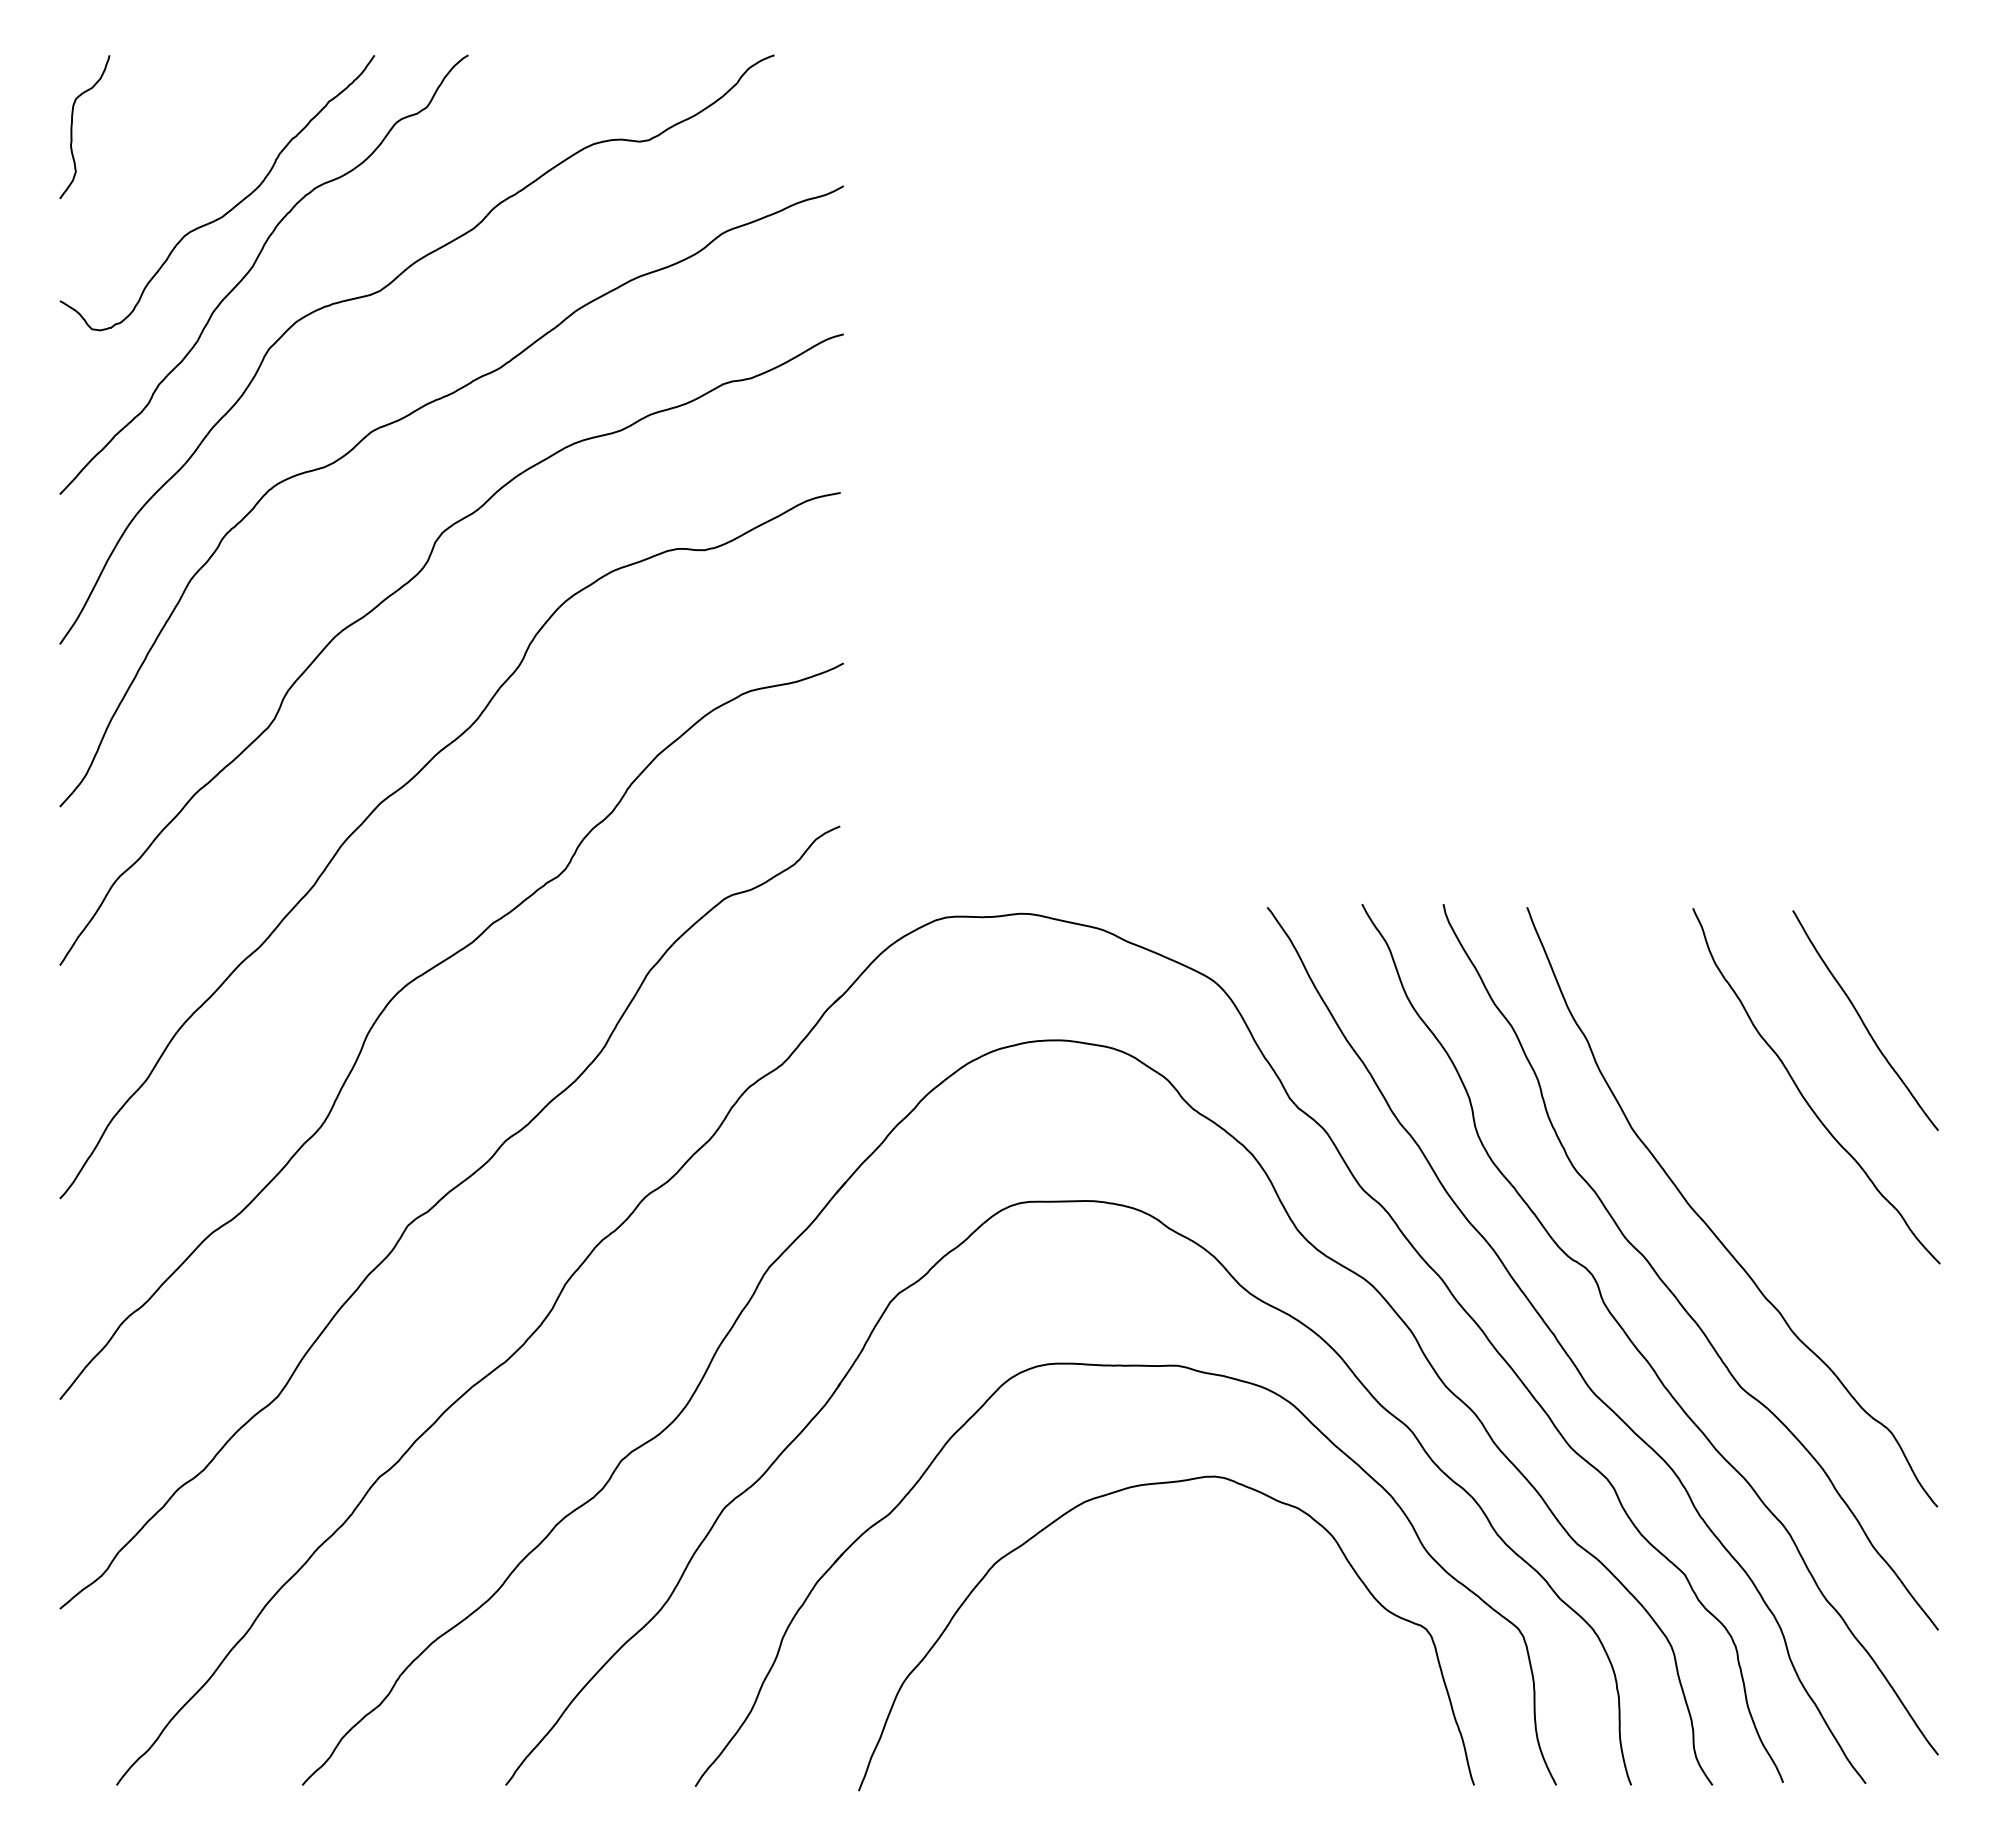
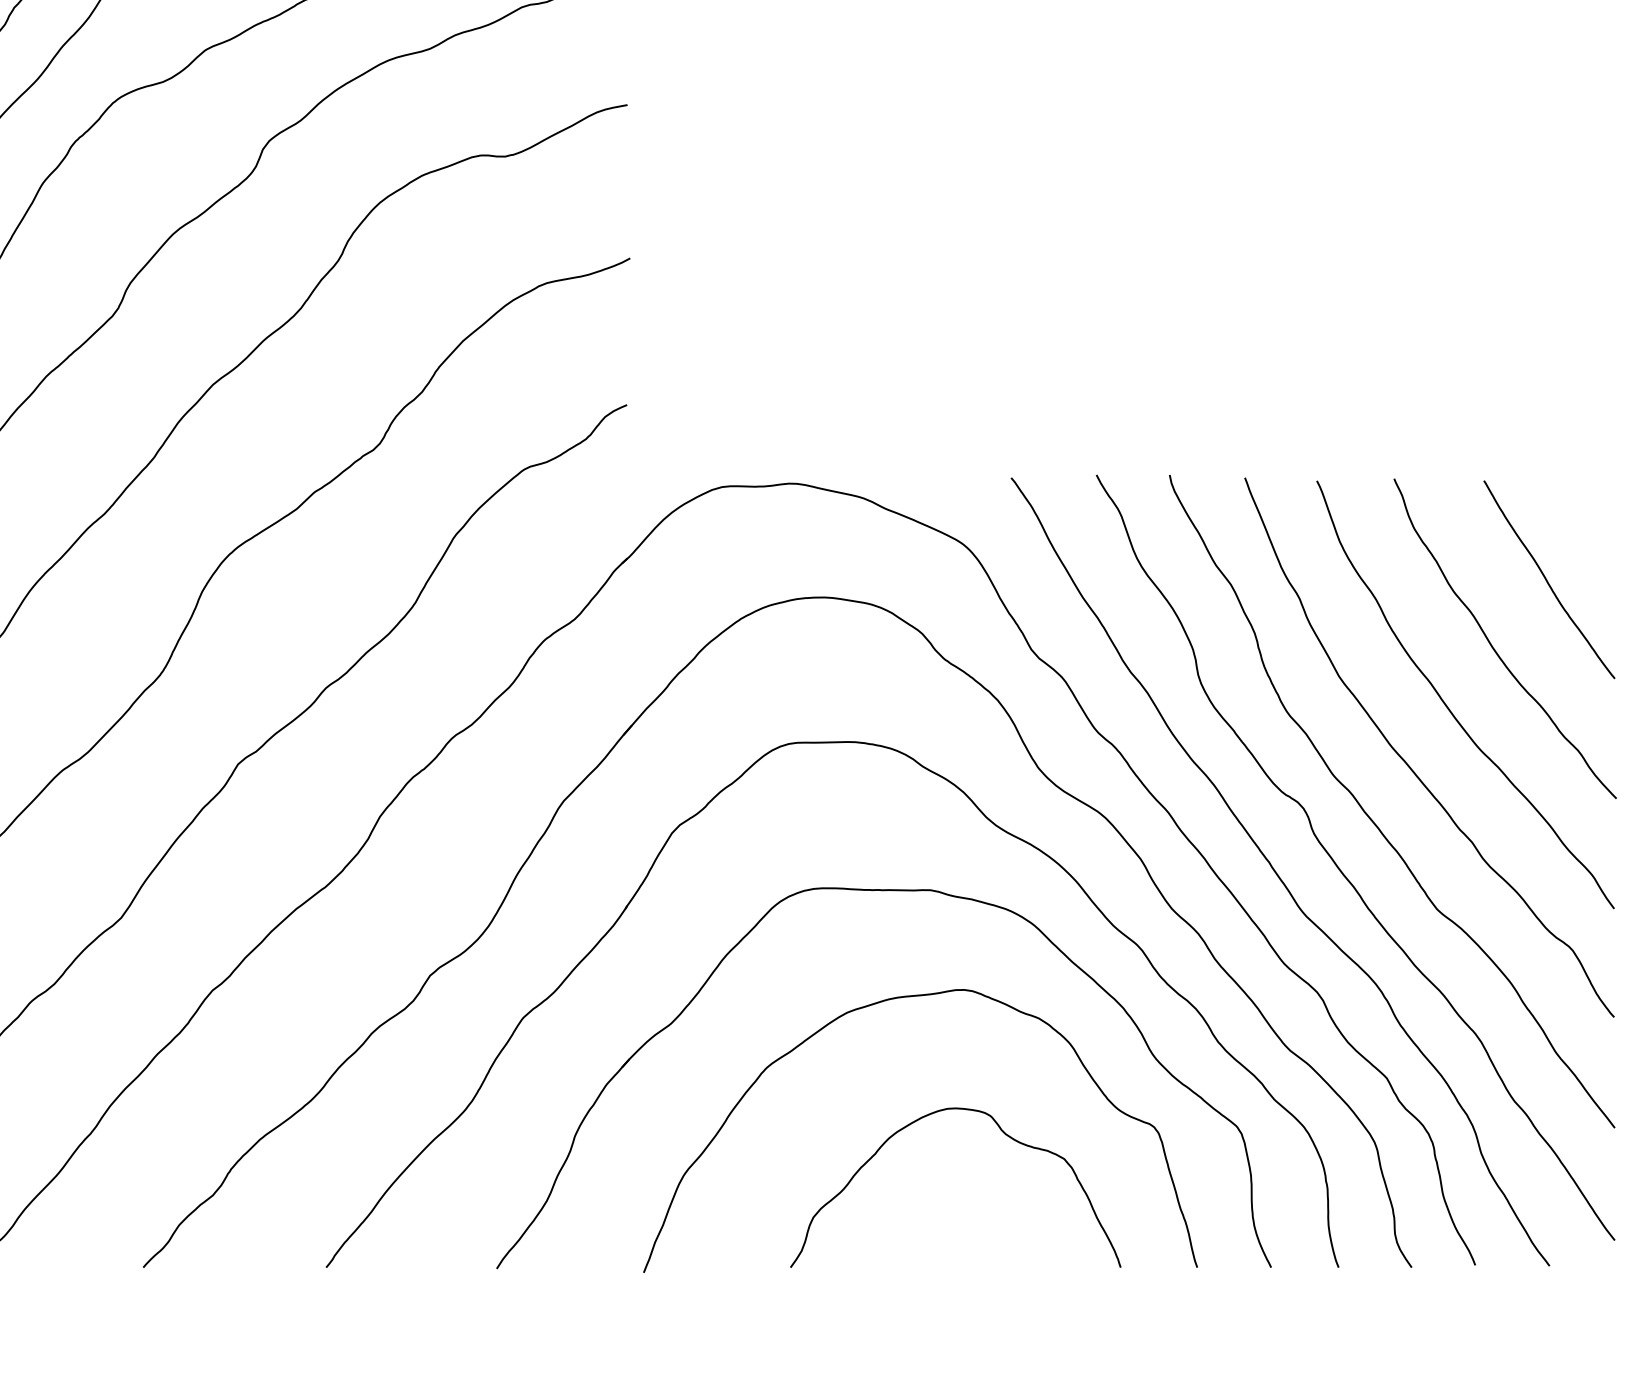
curve: (1754, 1163) -> (1449, 708), added
curve: (1261, 1638) -> (1006, 1135), added

